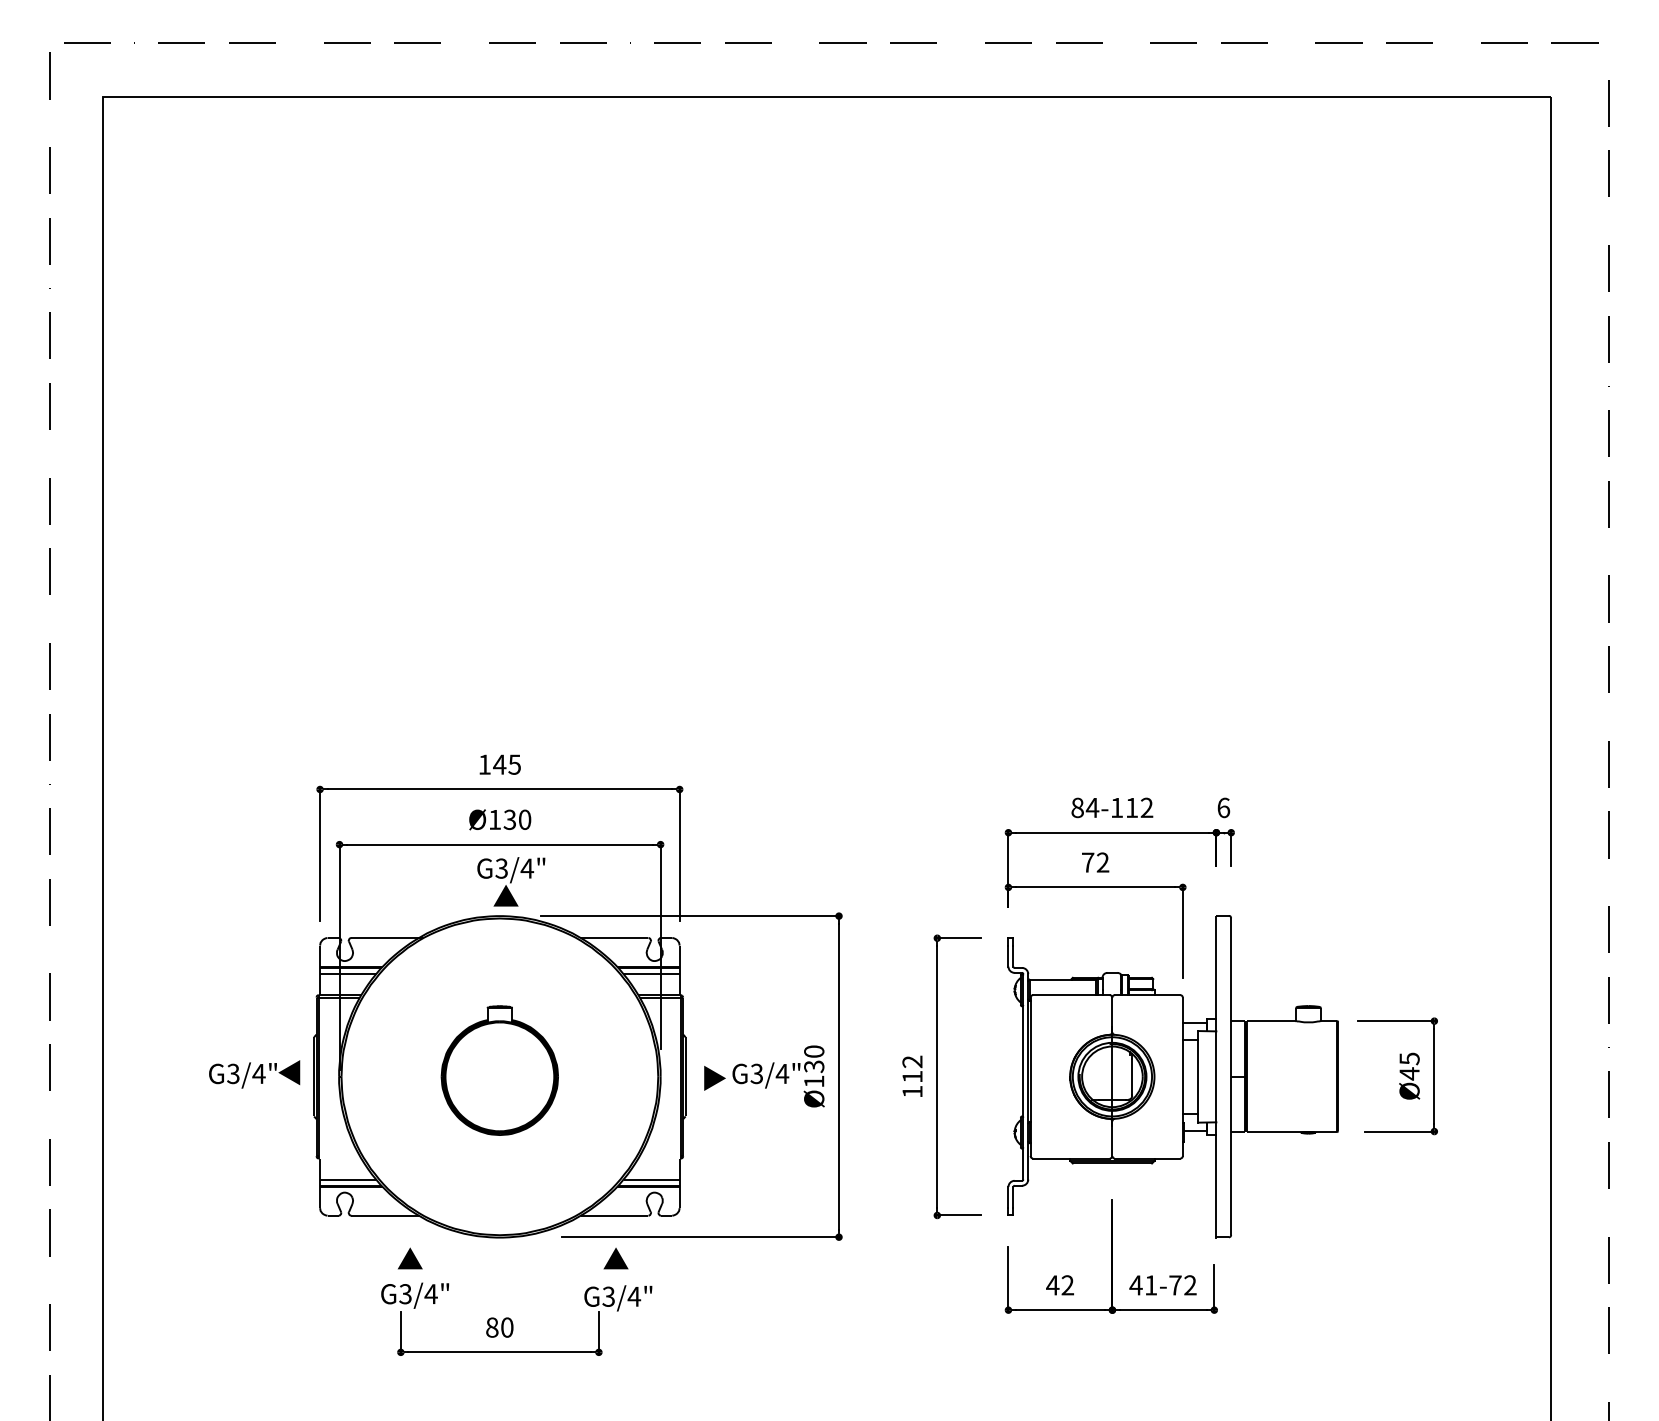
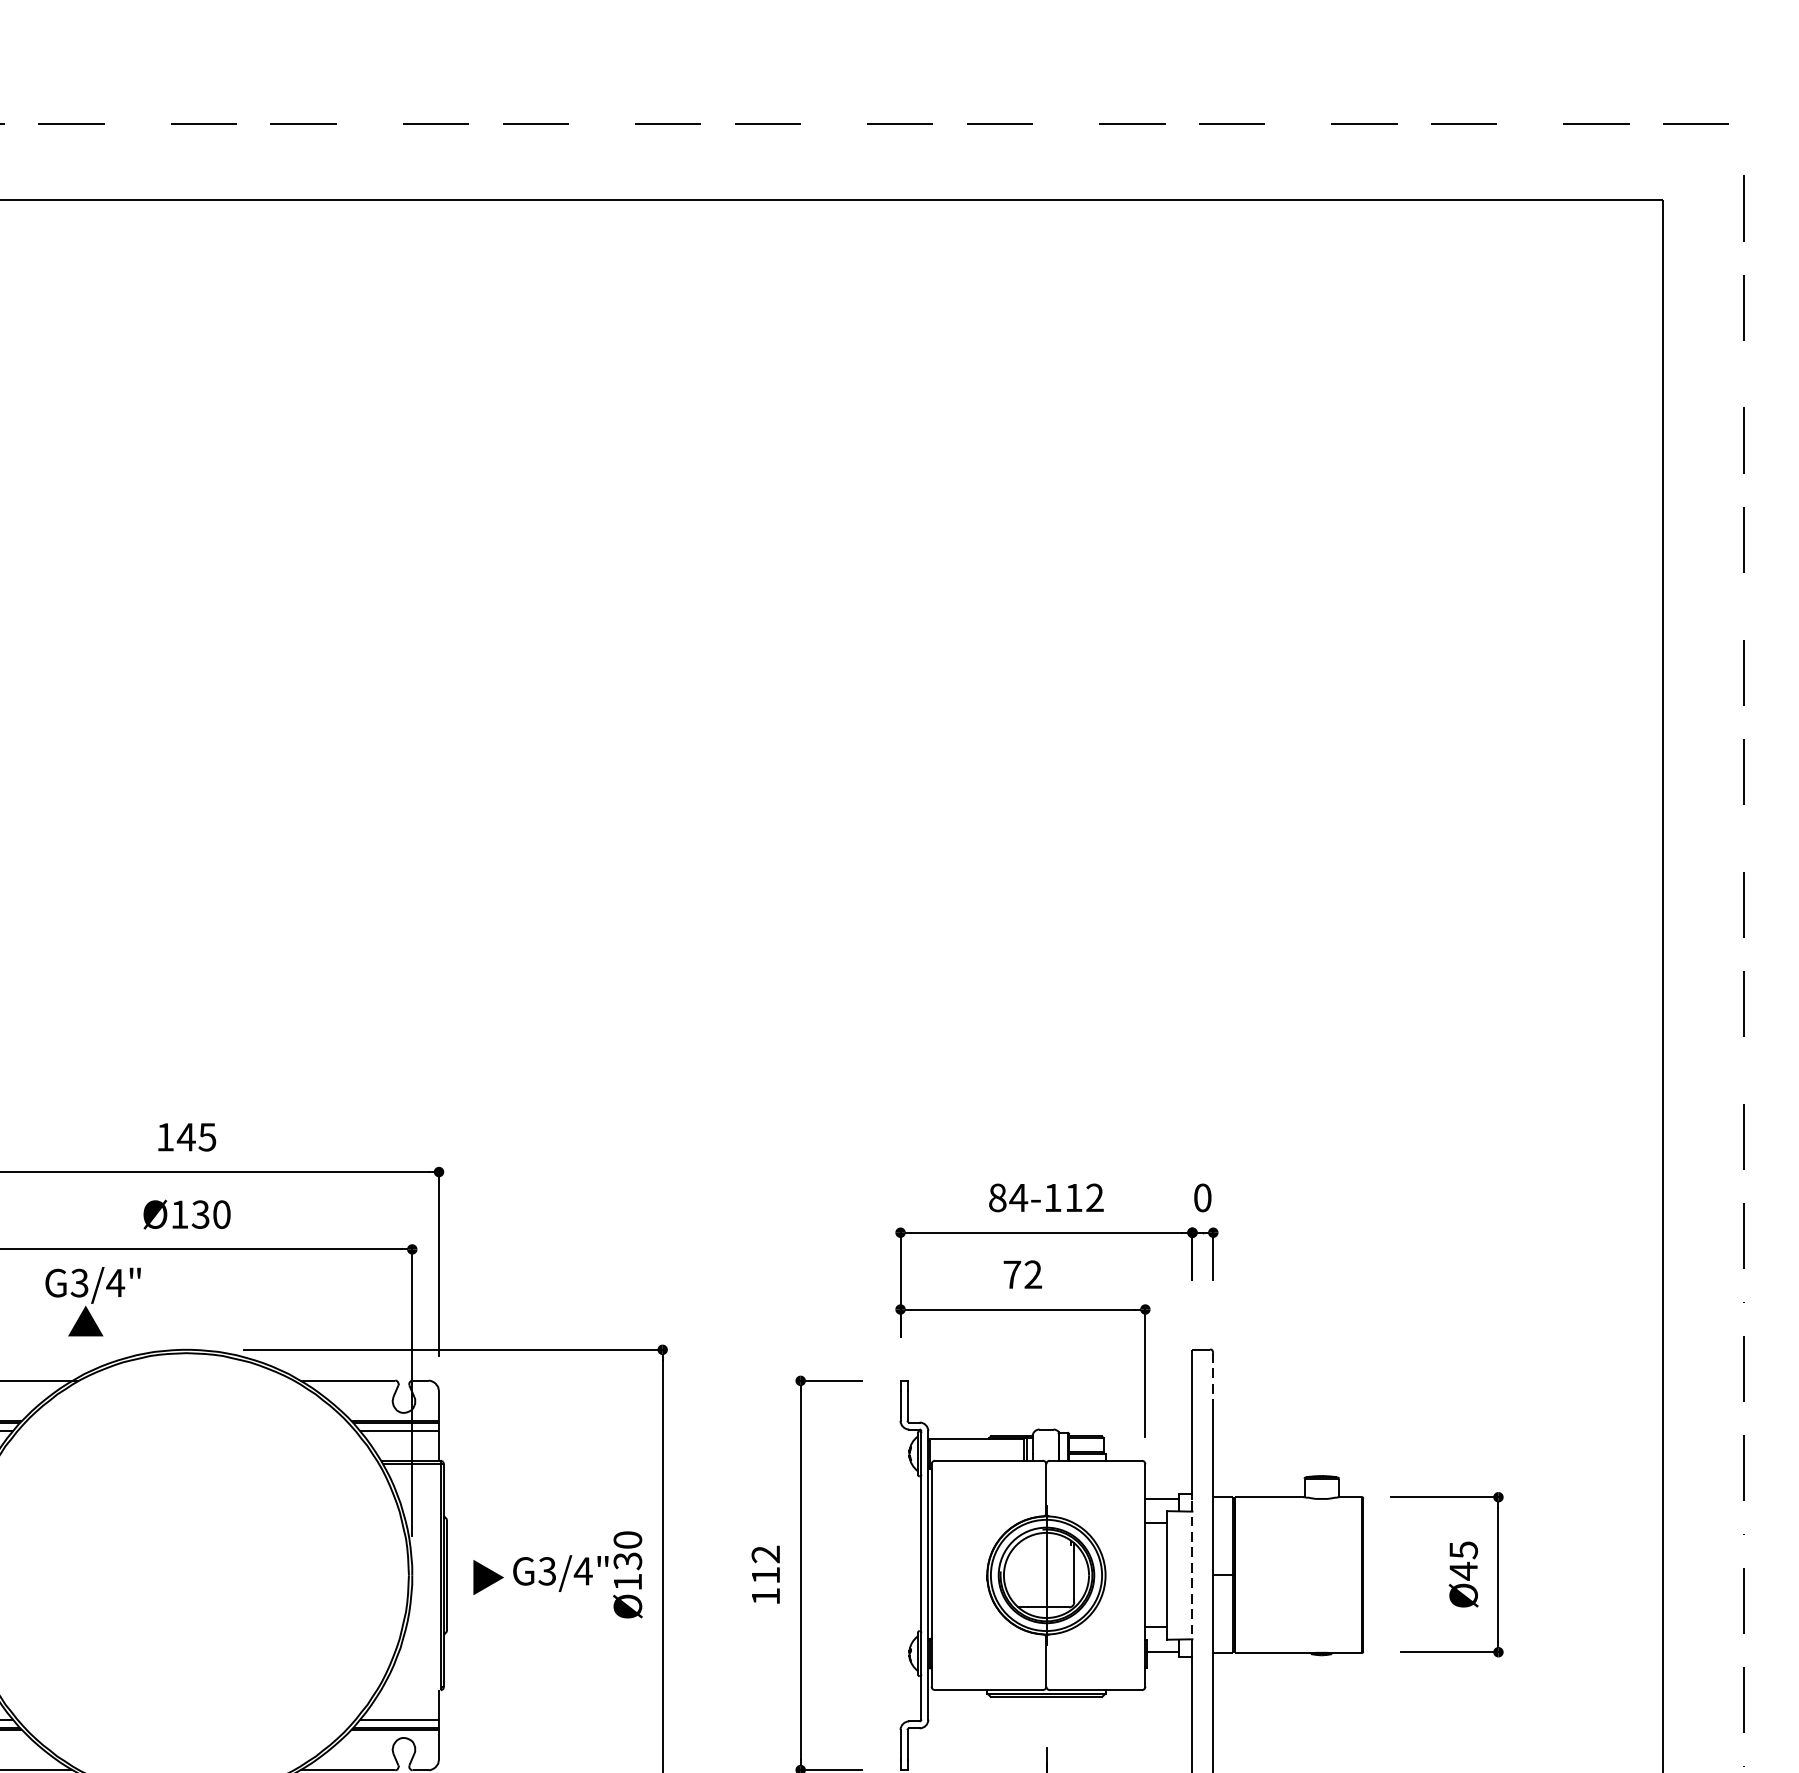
text: (1223, 807) -> (1202, 1197), 6 -> 0
text: (511, 881) -> (93, 1301), moved
line: (1231, 936) -> (1213, 1378), solid -> dashed
part: (499, 1070) -> (186, 1566), removed
line: (1216, 1076) -> (1192, 1574), solid -> dashed

